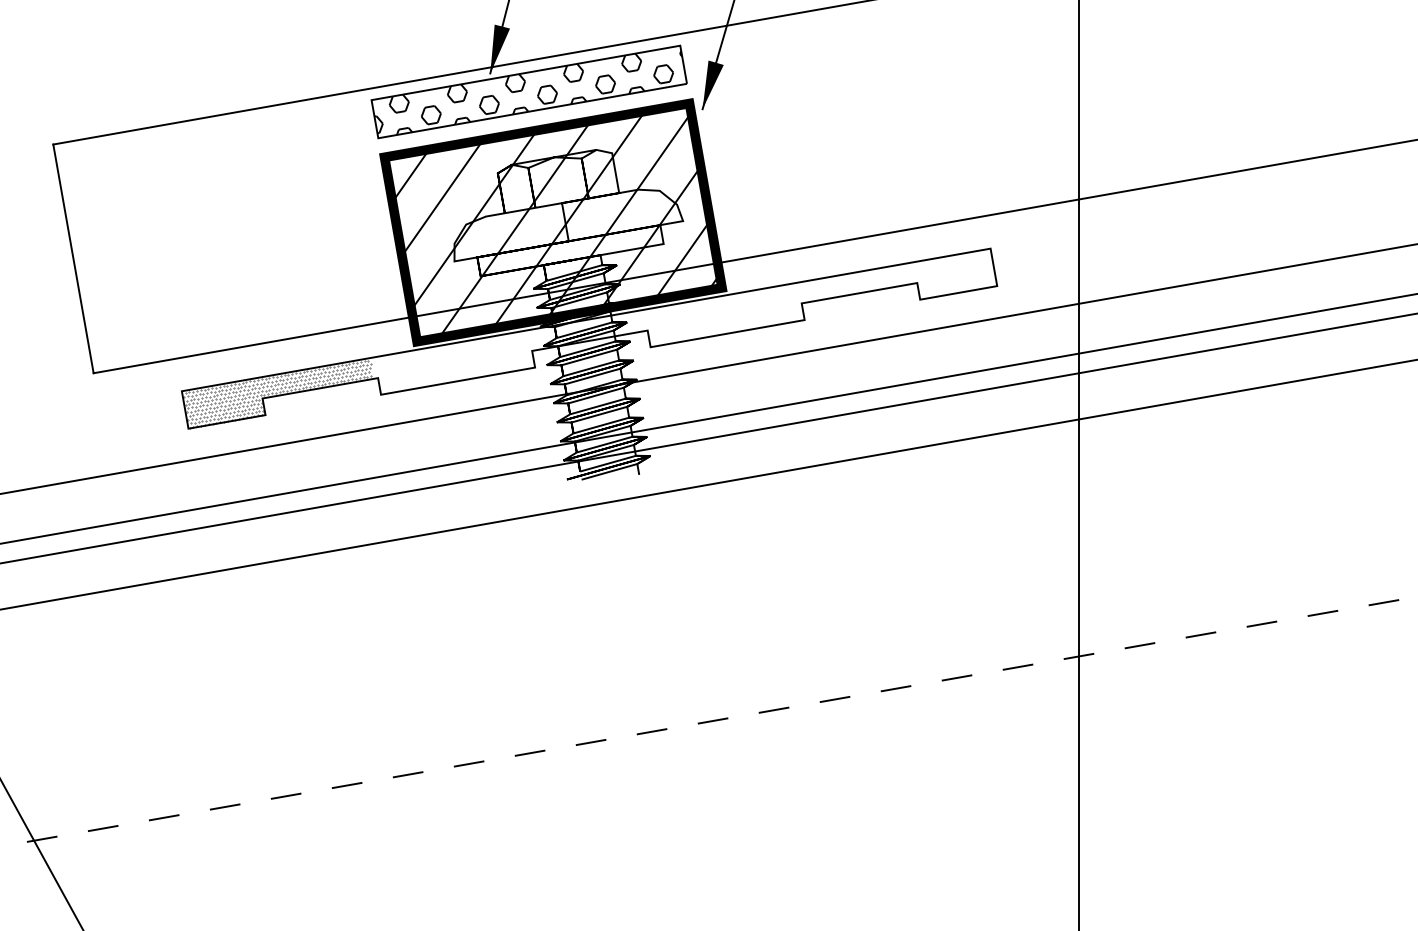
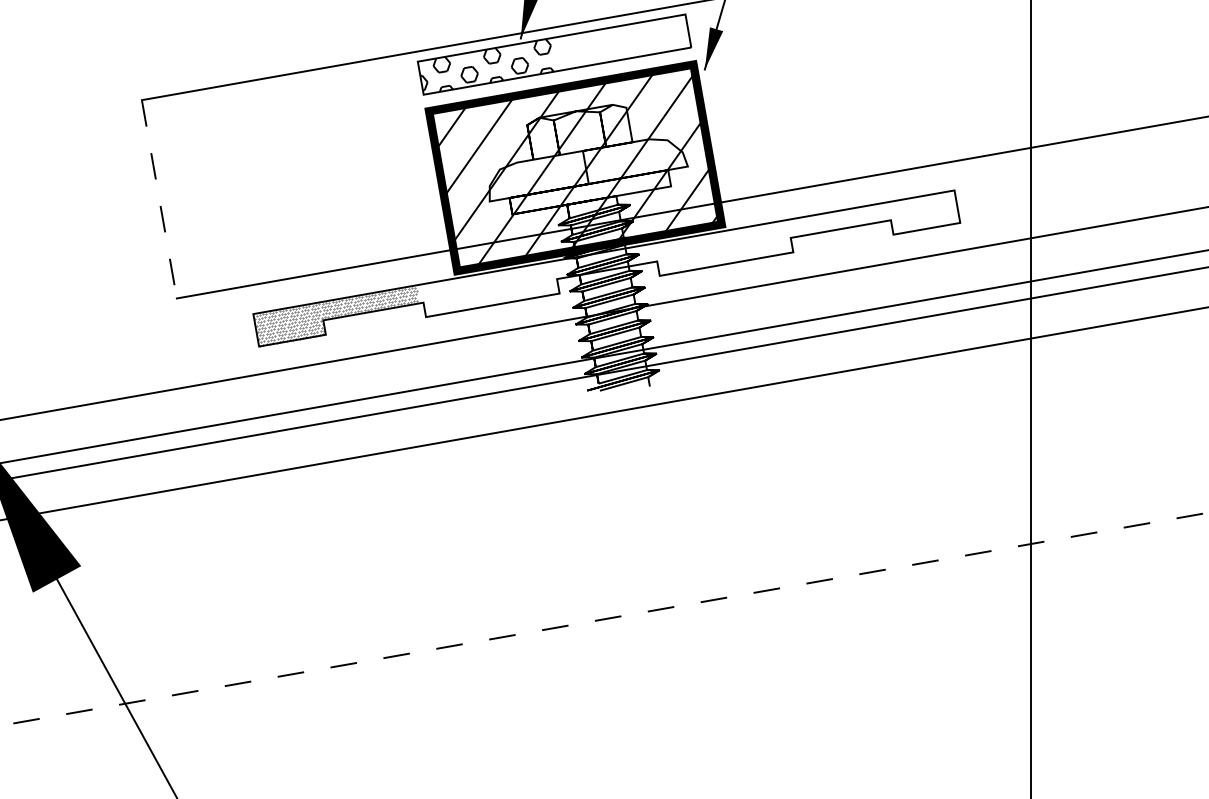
hatch: (609, 77) -> (624, 42), removed
line: (73, 259) -> (159, 199), solid -> dashed

